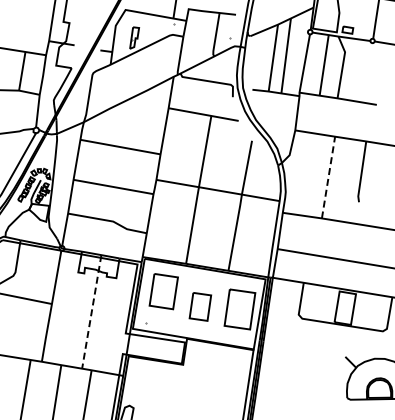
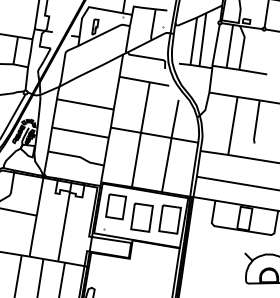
line: (328, 177) -> (232, 125), dashed -> solid
part: (200, 306) -> (142, 217), size x1.43
line: (91, 311) -> (64, 220), dashed -> solid

